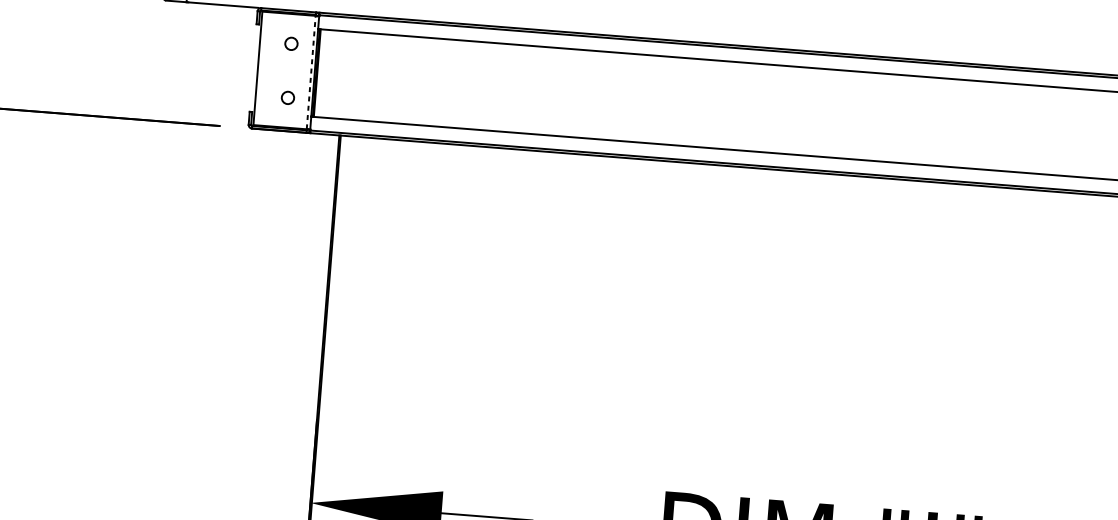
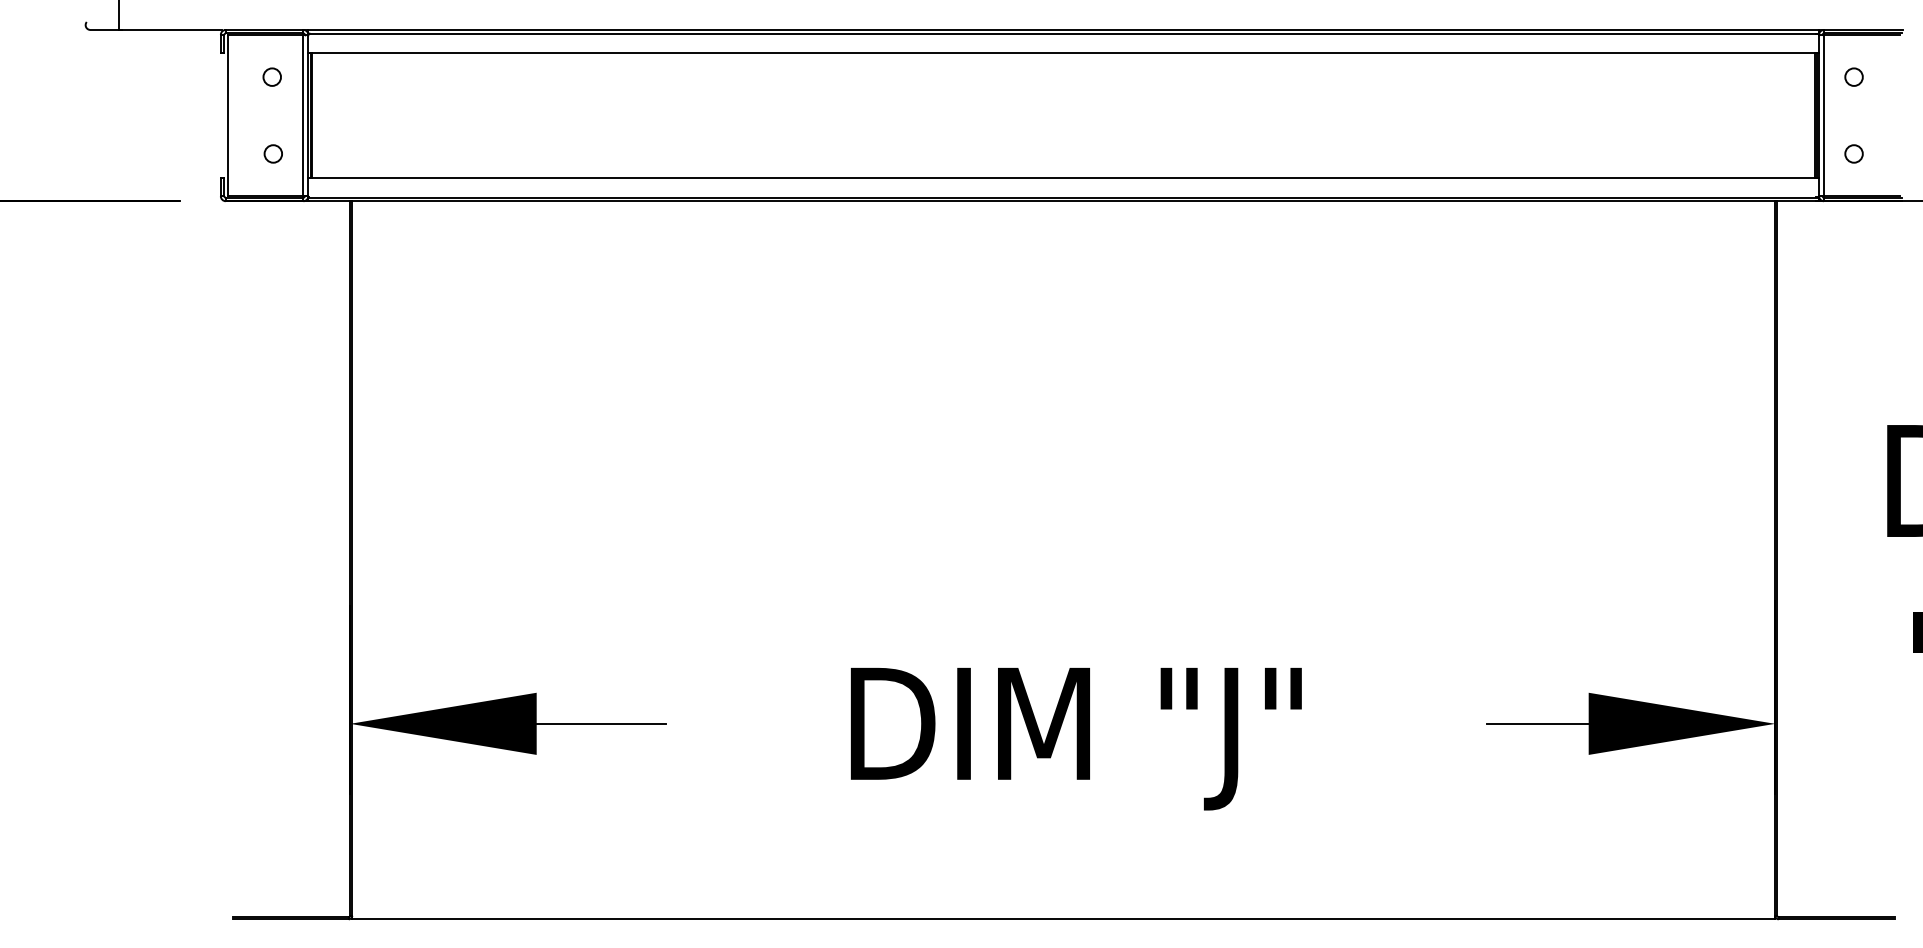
line: (311, 72) -> (303, 115), dashed -> solid

